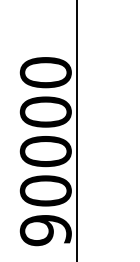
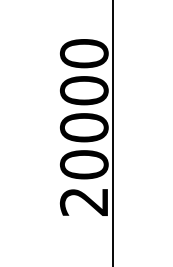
text: (46, 230) -> (84, 201), 90000 -> 20000

